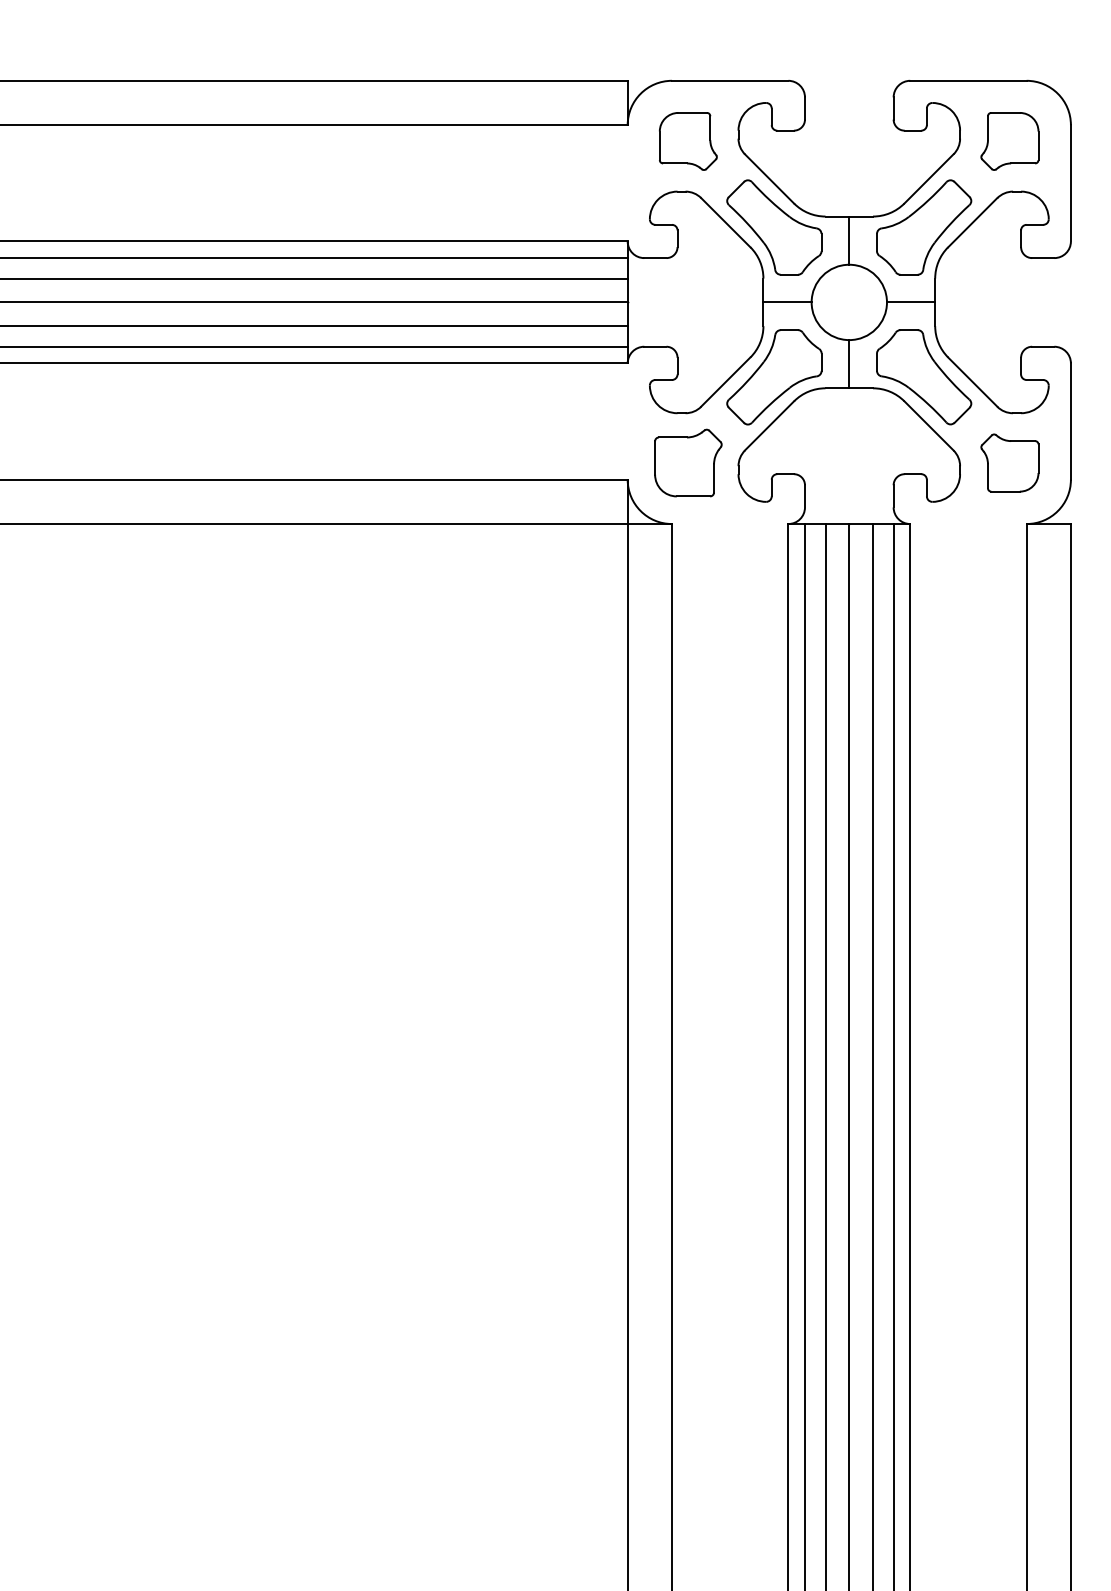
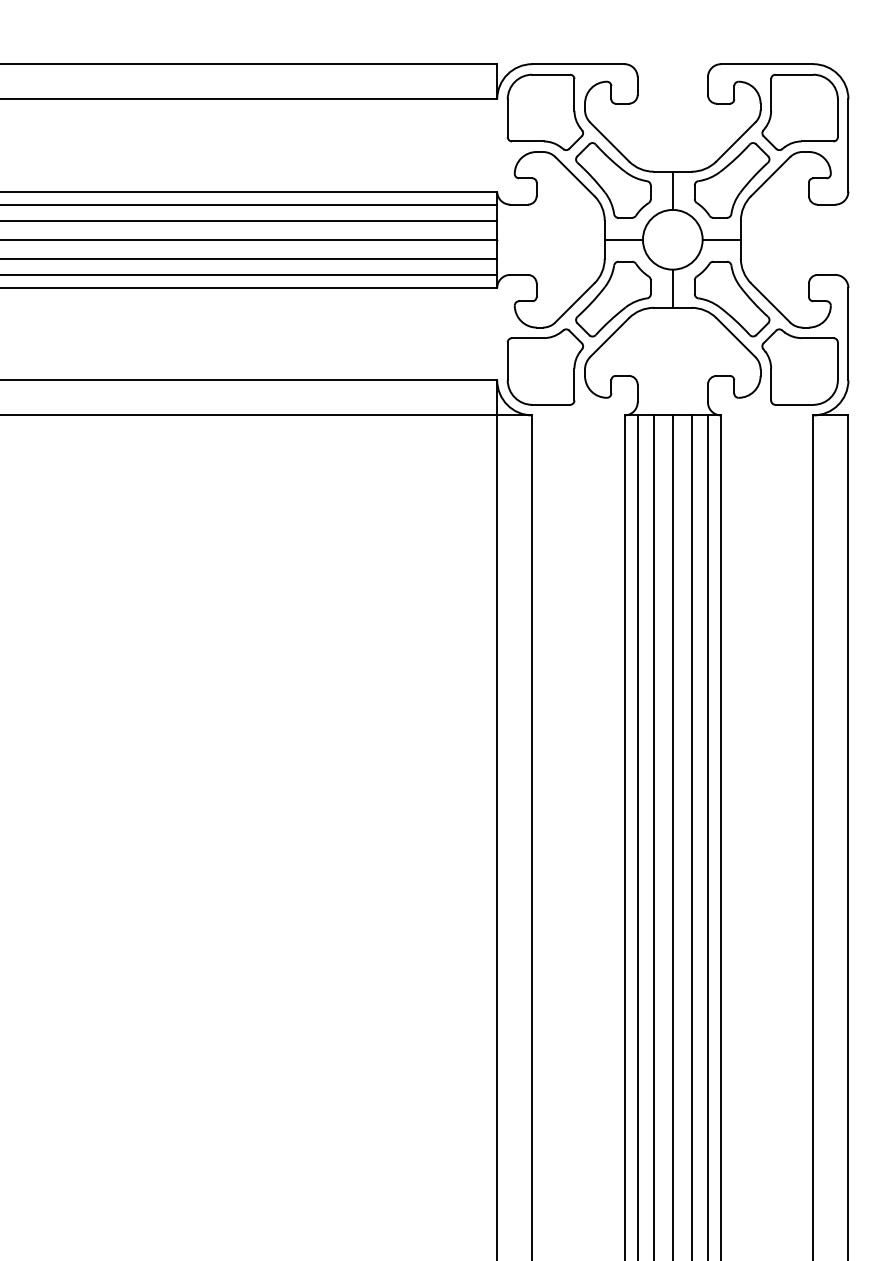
part: (687, 140) -> (544, 111), size x1.67
part: (1009, 140) -> (799, 111), size x1.67
part: (687, 462) -> (544, 366), size x1.43
part: (1009, 462) -> (799, 366), size x1.67

